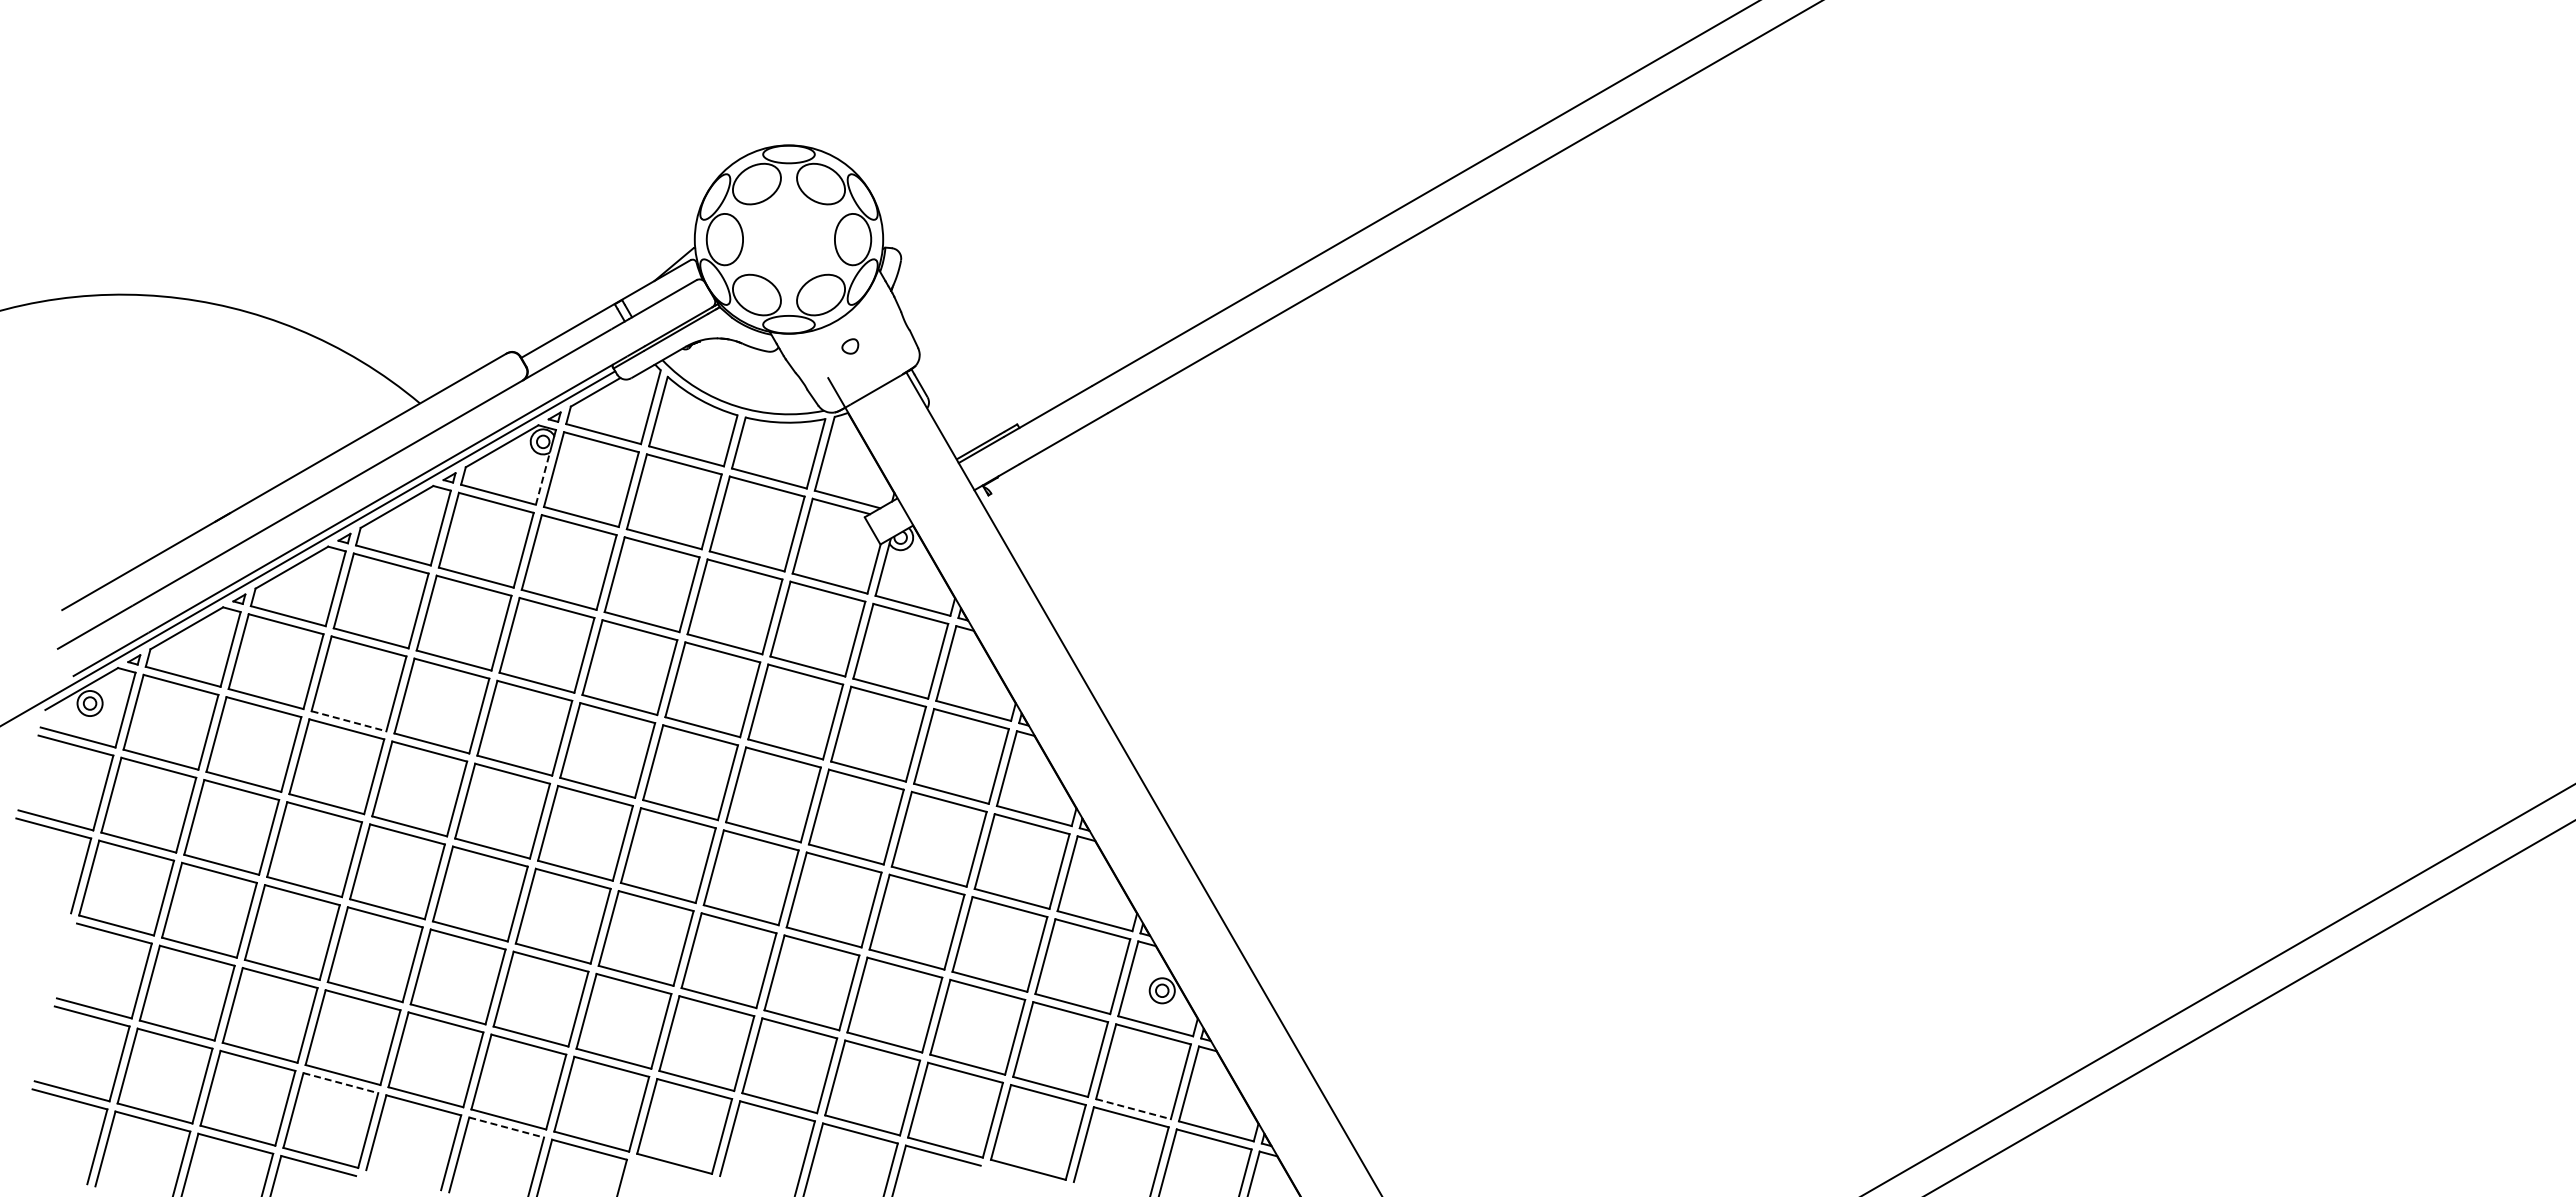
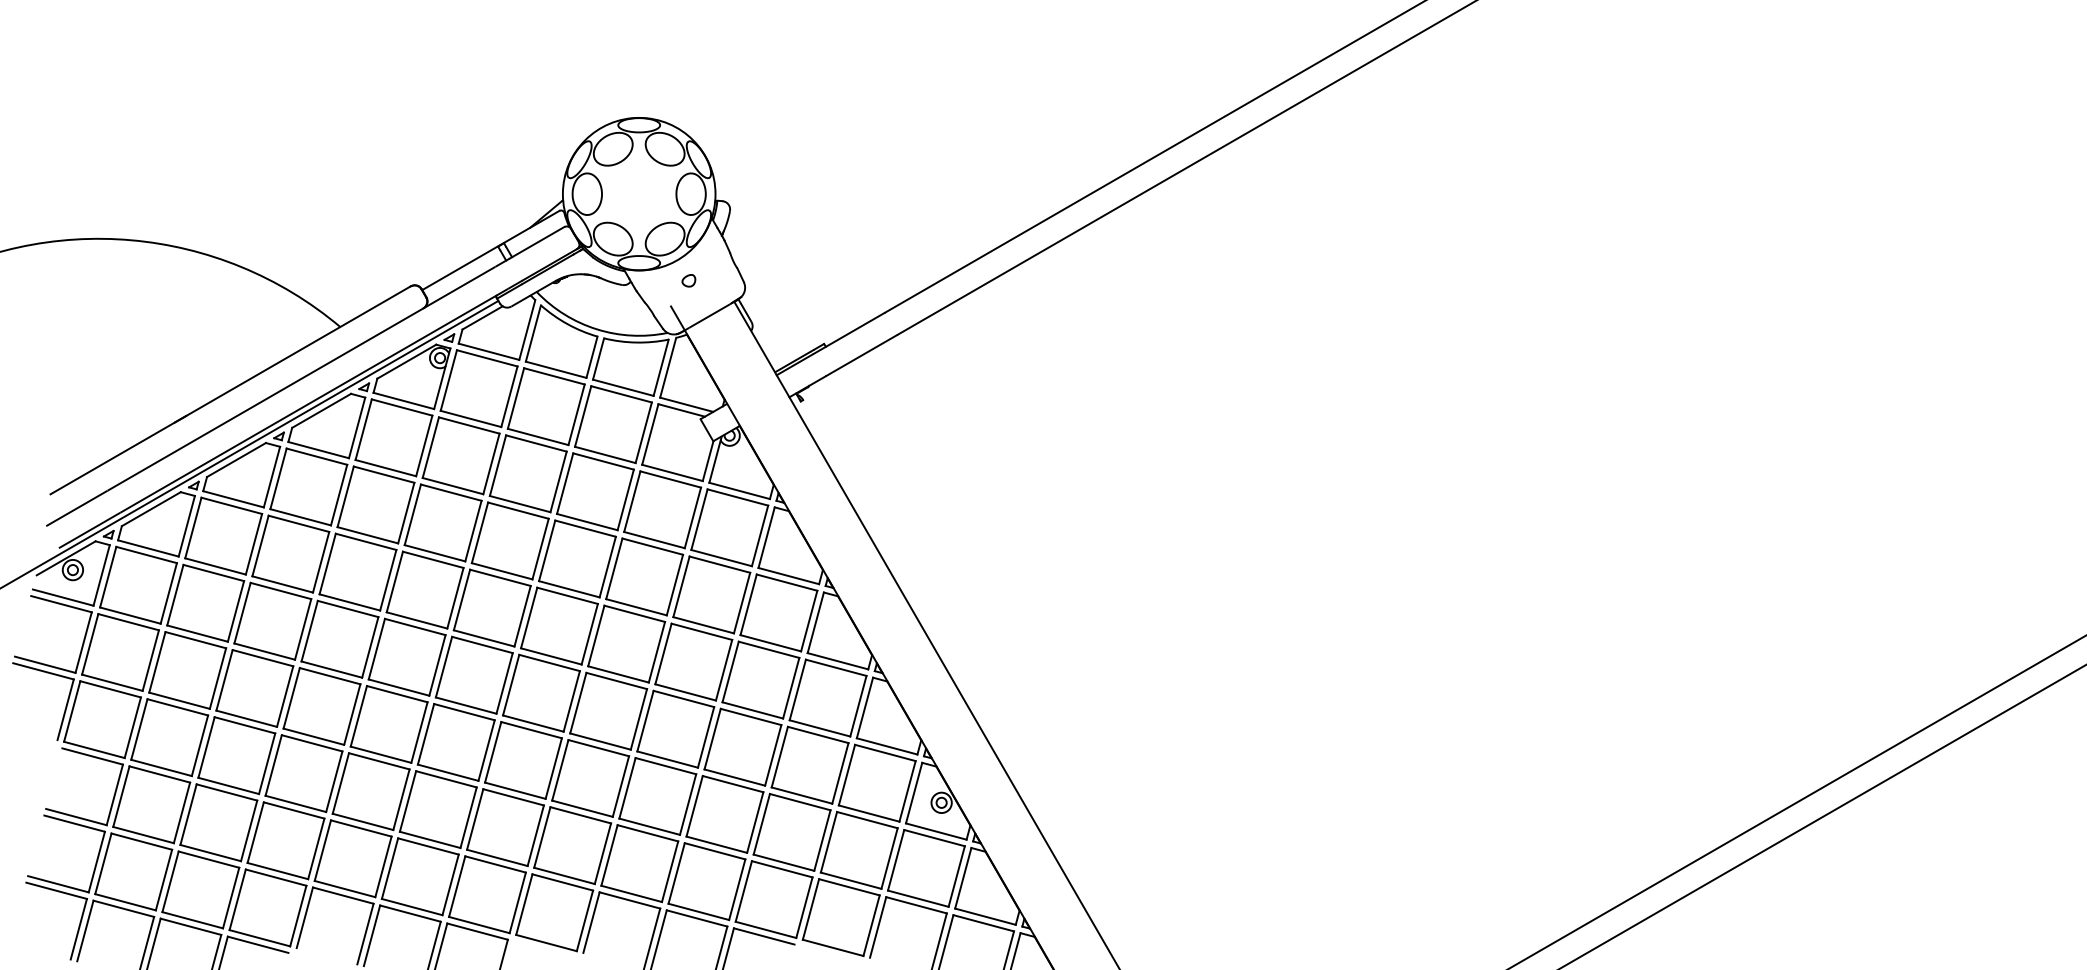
line: (543, 478) -> (440, 387), dashed -> solid
line: (348, 721) -> (282, 584), dashed -> solid
line: (340, 1083) -> (275, 877), dashed -> solid
line: (1133, 1109) -> (918, 899), dashed -> solid
line: (506, 1127) -> (410, 913), dashed -> solid

